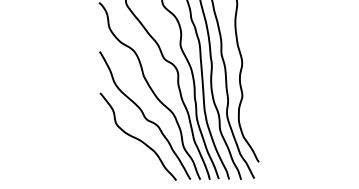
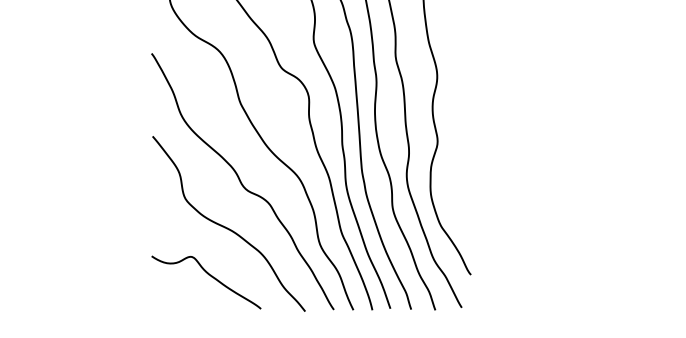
curve: (128, 163) -> (209, 277), added

